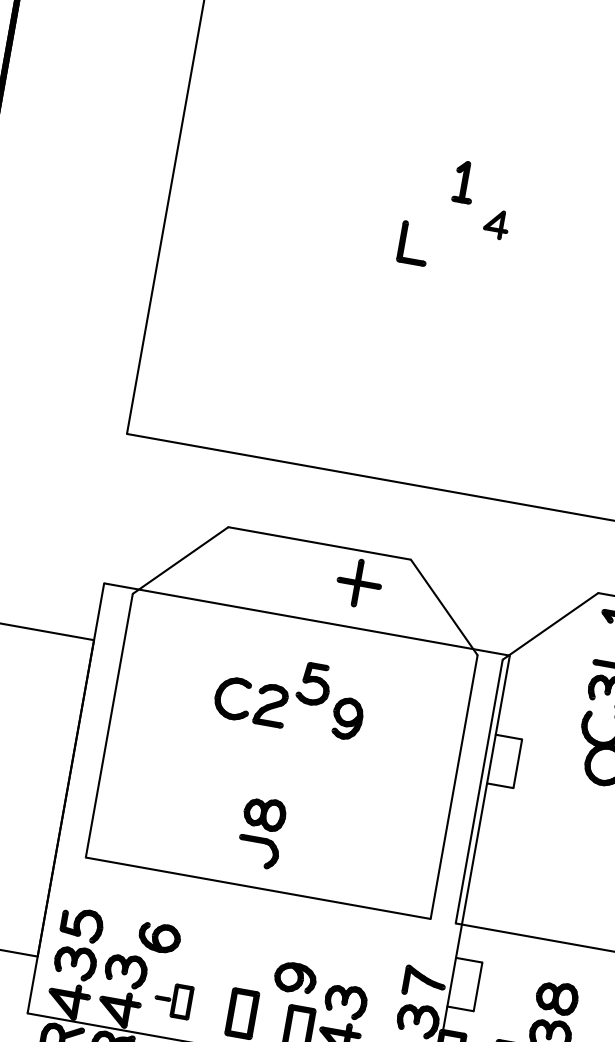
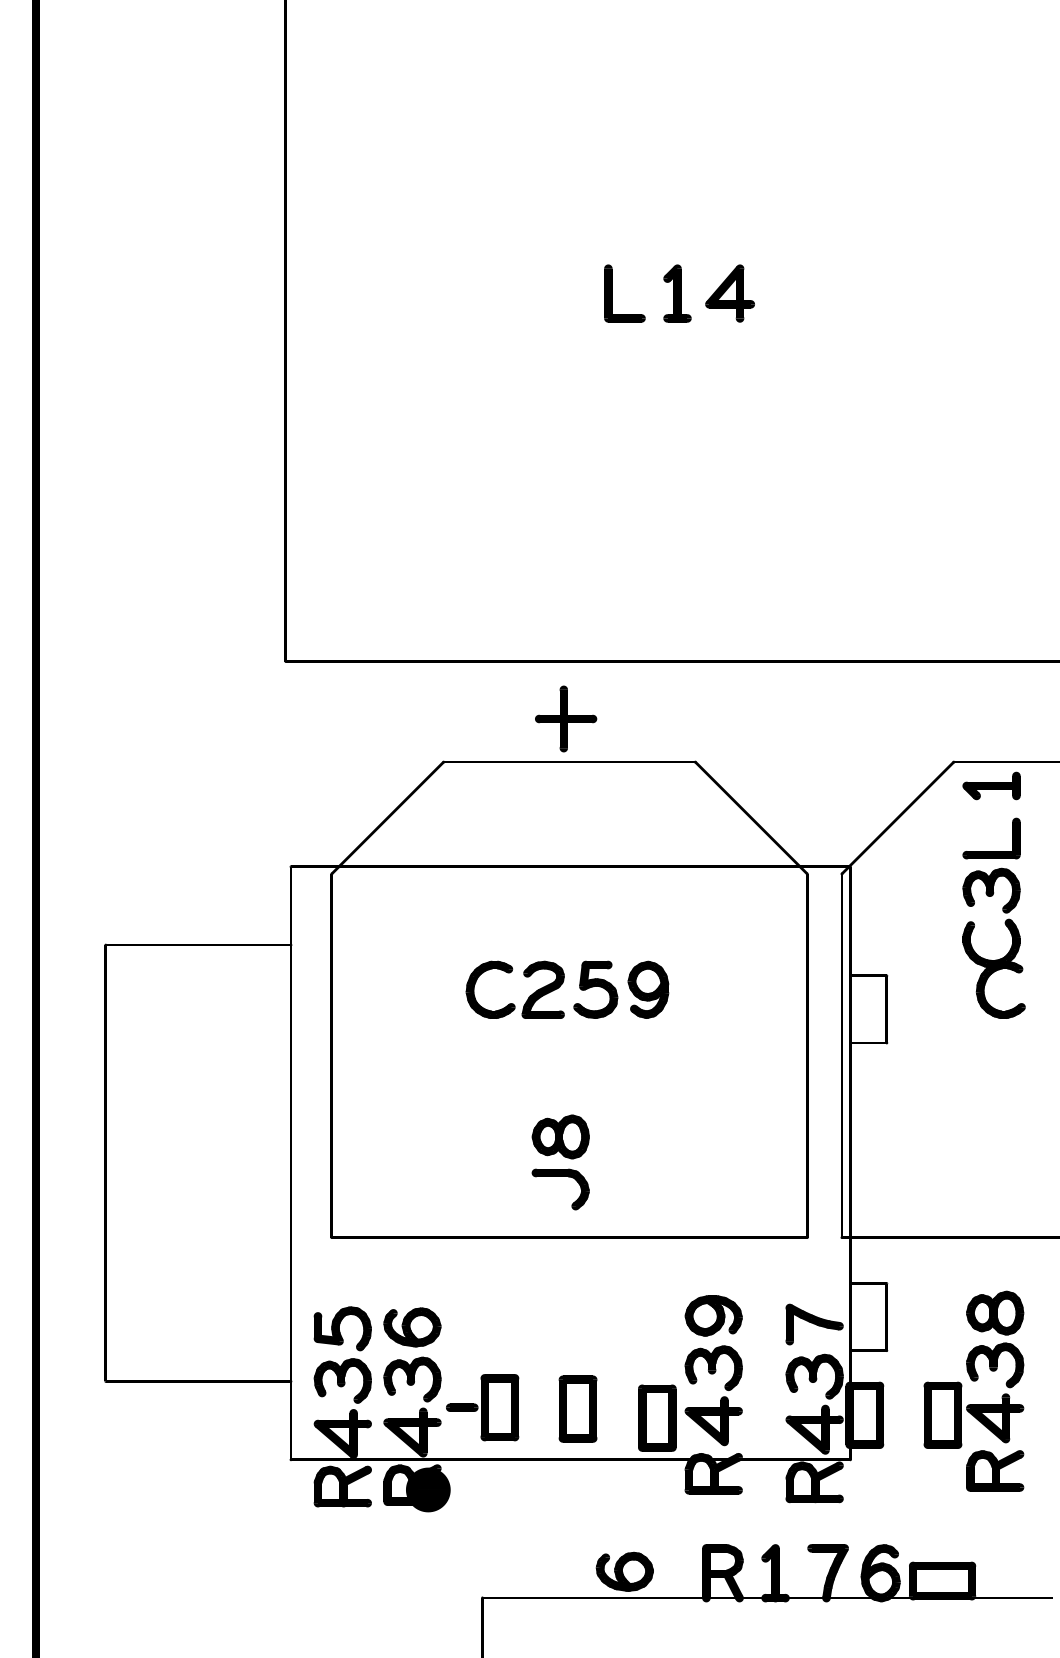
part: (464, 182) -> (677, 293), moved
part: (496, 224) -> (729, 293), size x1.43
part: (405, 241) -> (612, 293), moved
part: (359, 583) -> (566, 718), moved
part: (314, 684) -> (595, 989), moved
part: (159, 937) -> (412, 1327), moved
part: (295, 977) -> (713, 1315), moved
part: (173, 1000) -> (482, 1407), size x1.43

